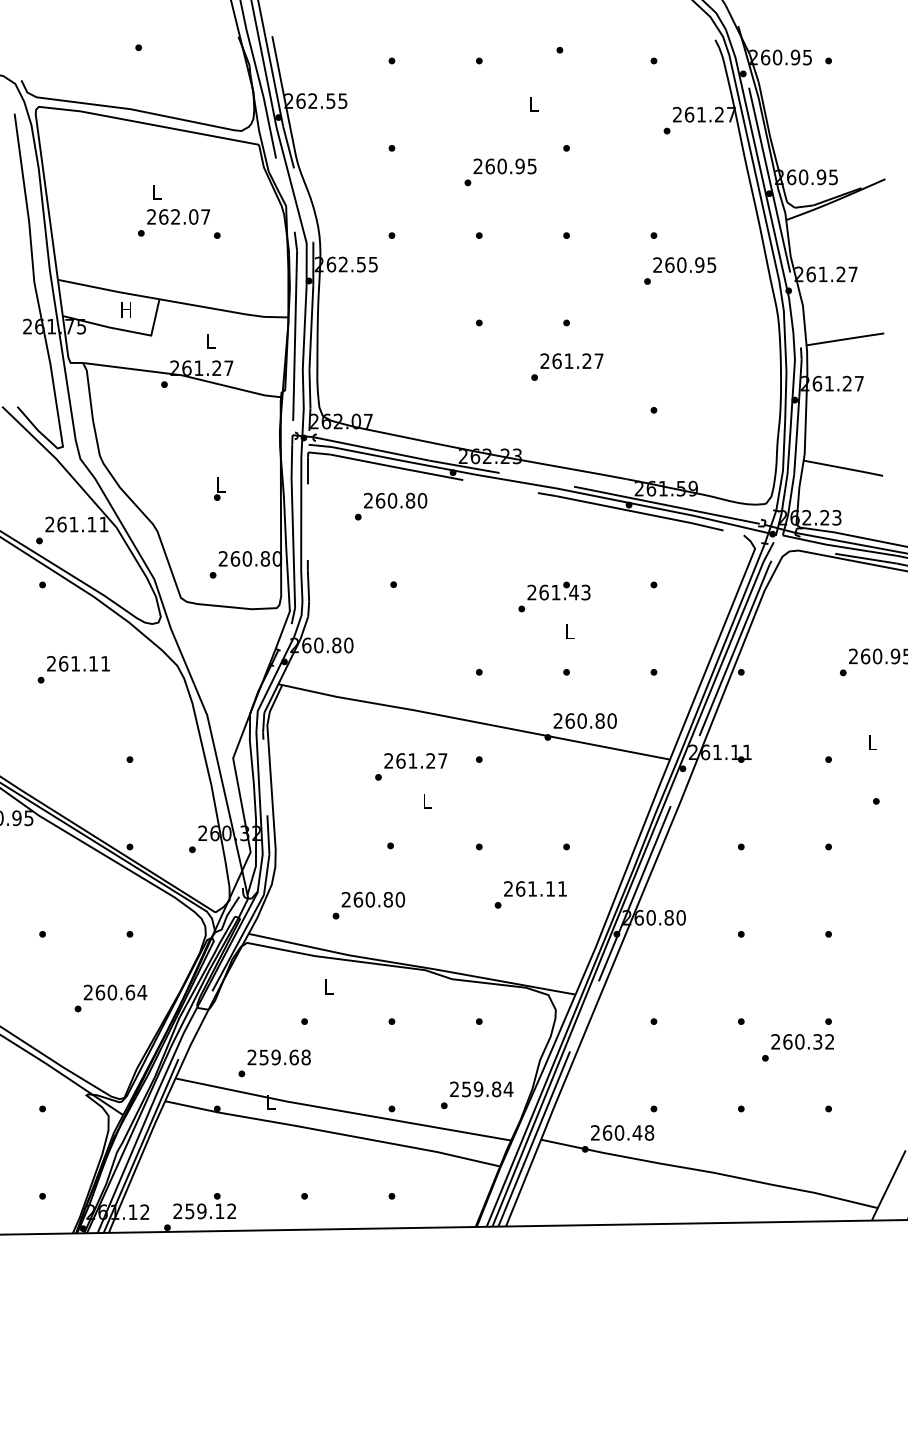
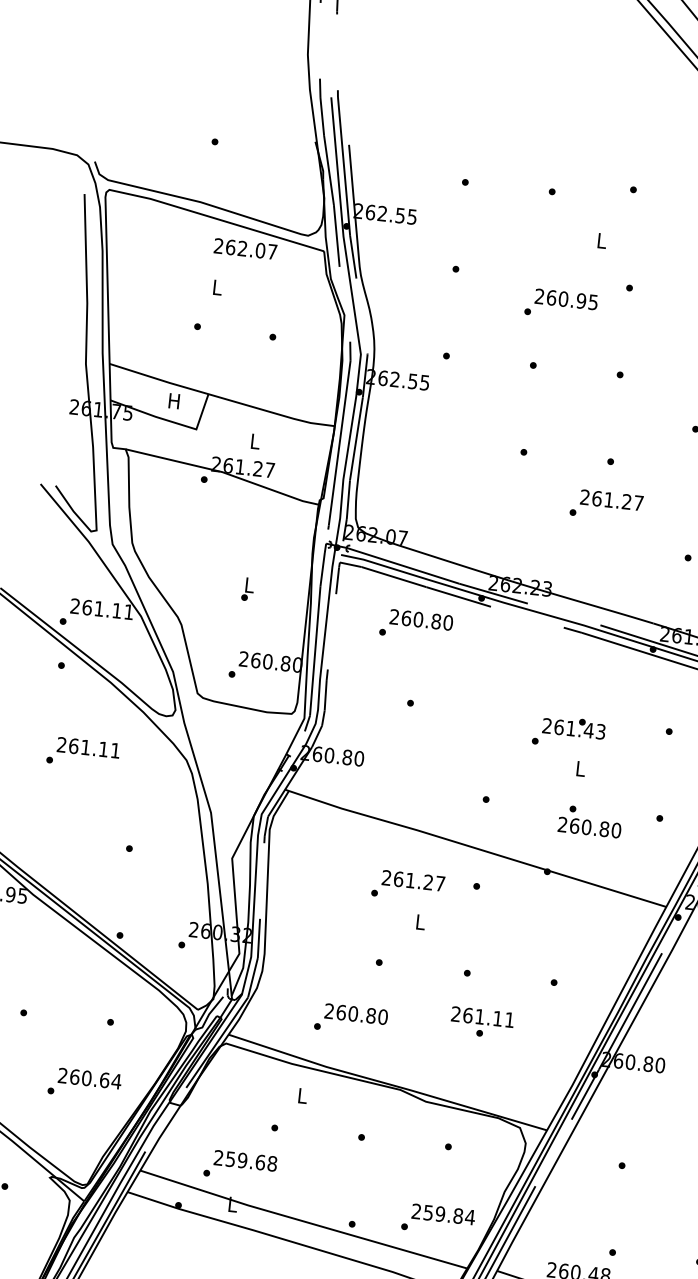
text: (178, 216) -> (245, 248), moved
text: (584, 720) -> (588, 827), moved
text: (535, 888) -> (482, 1016), moved

